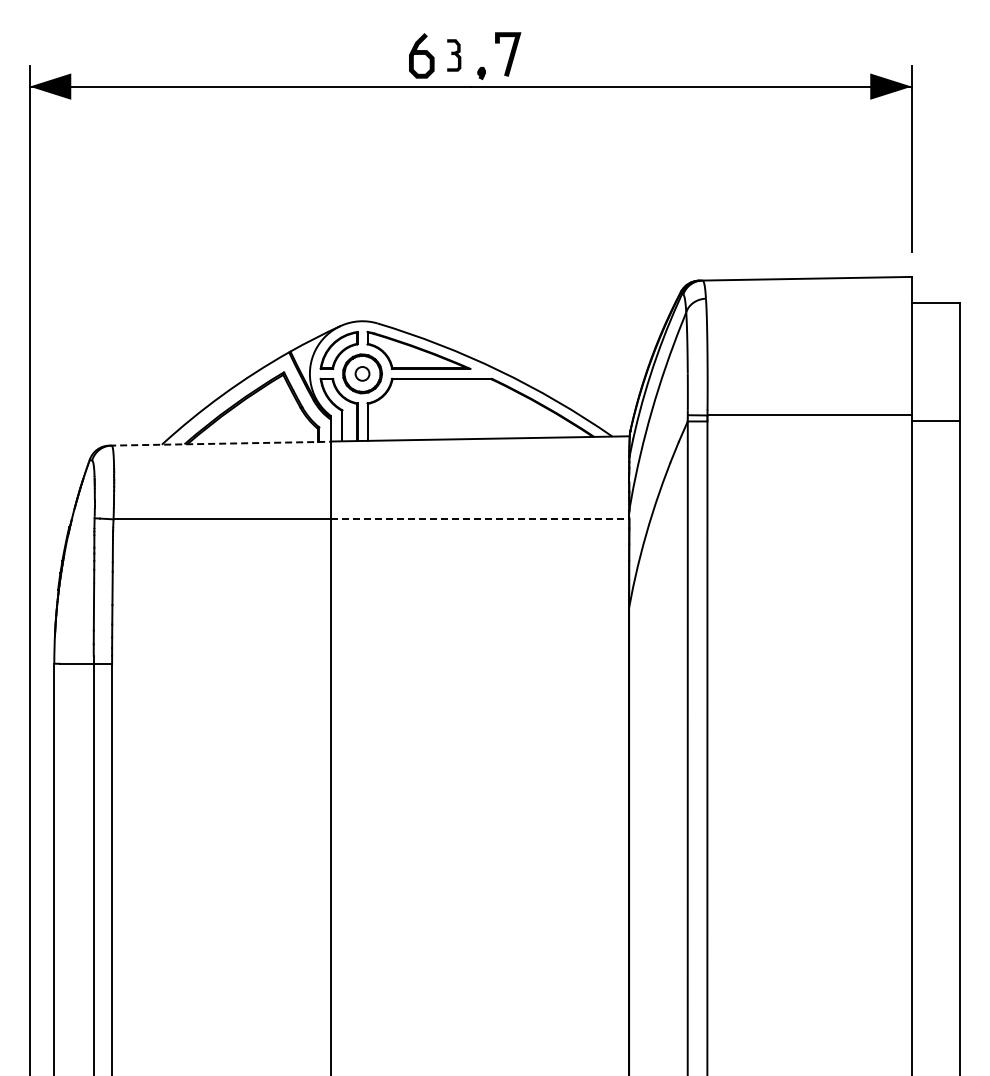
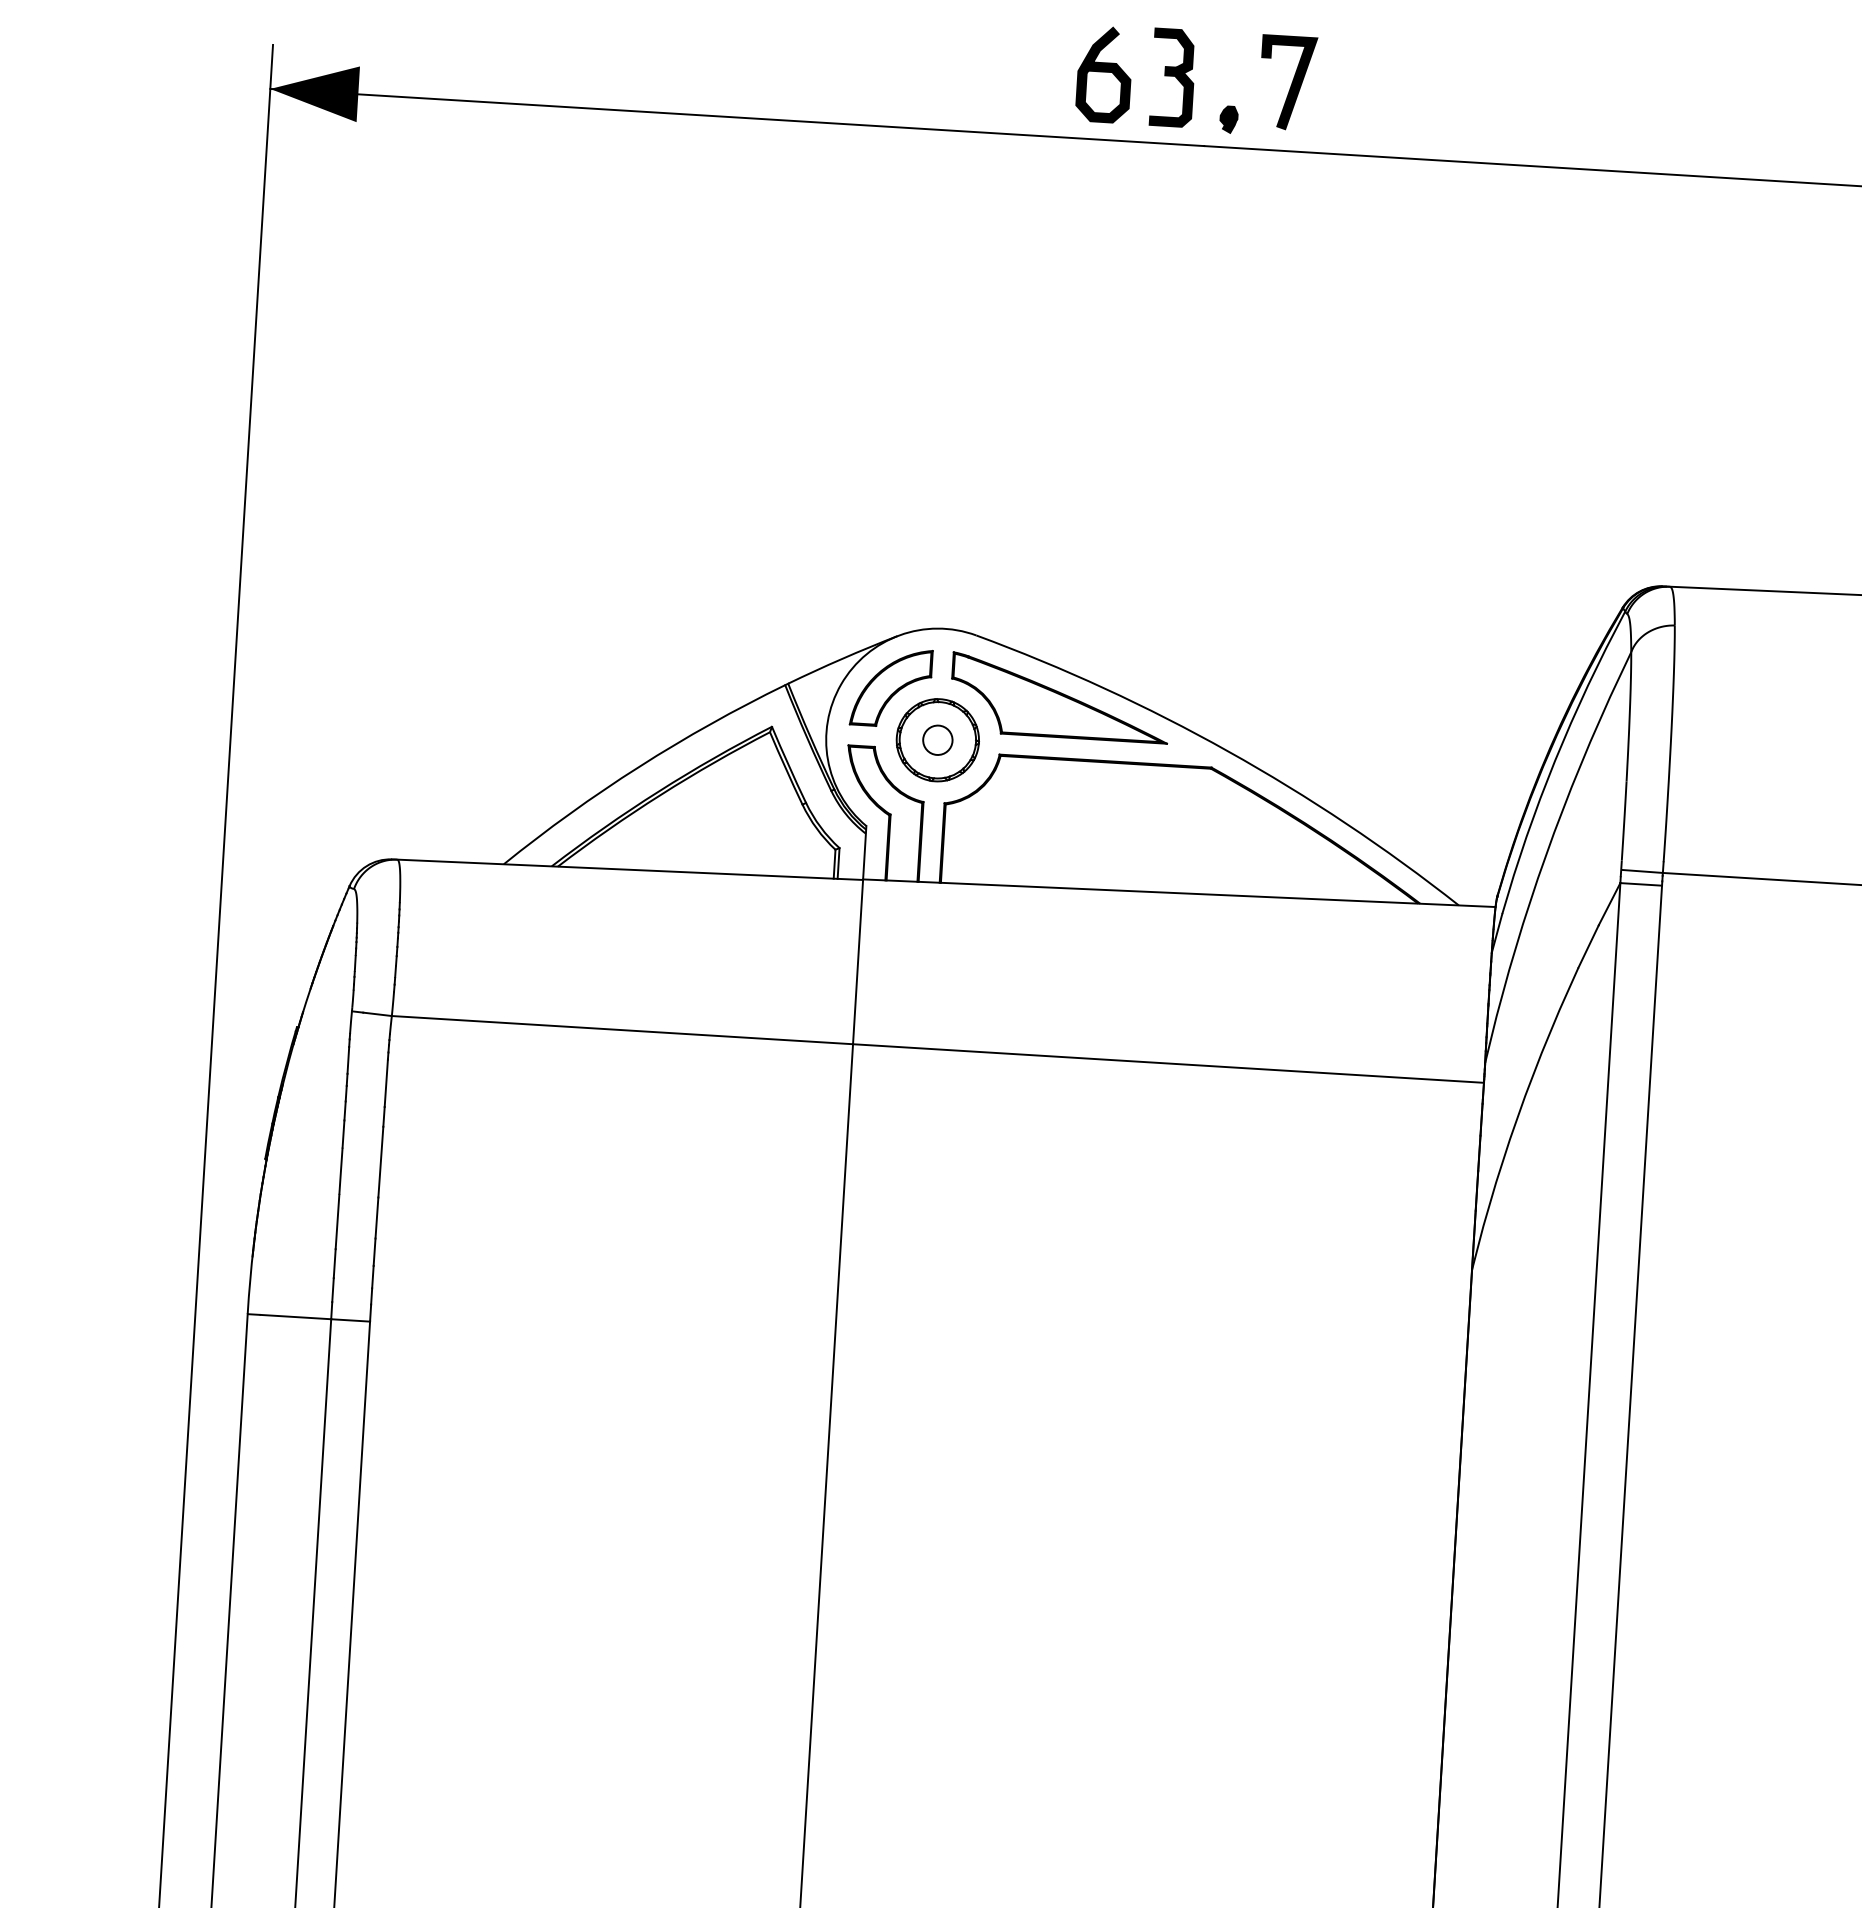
part: (454, 55) -> (1173, 78), size x1.43
line: (220, 443) -> (628, 869), dashed -> solid
line: (480, 519) -> (1168, 1063), dashed -> solid

